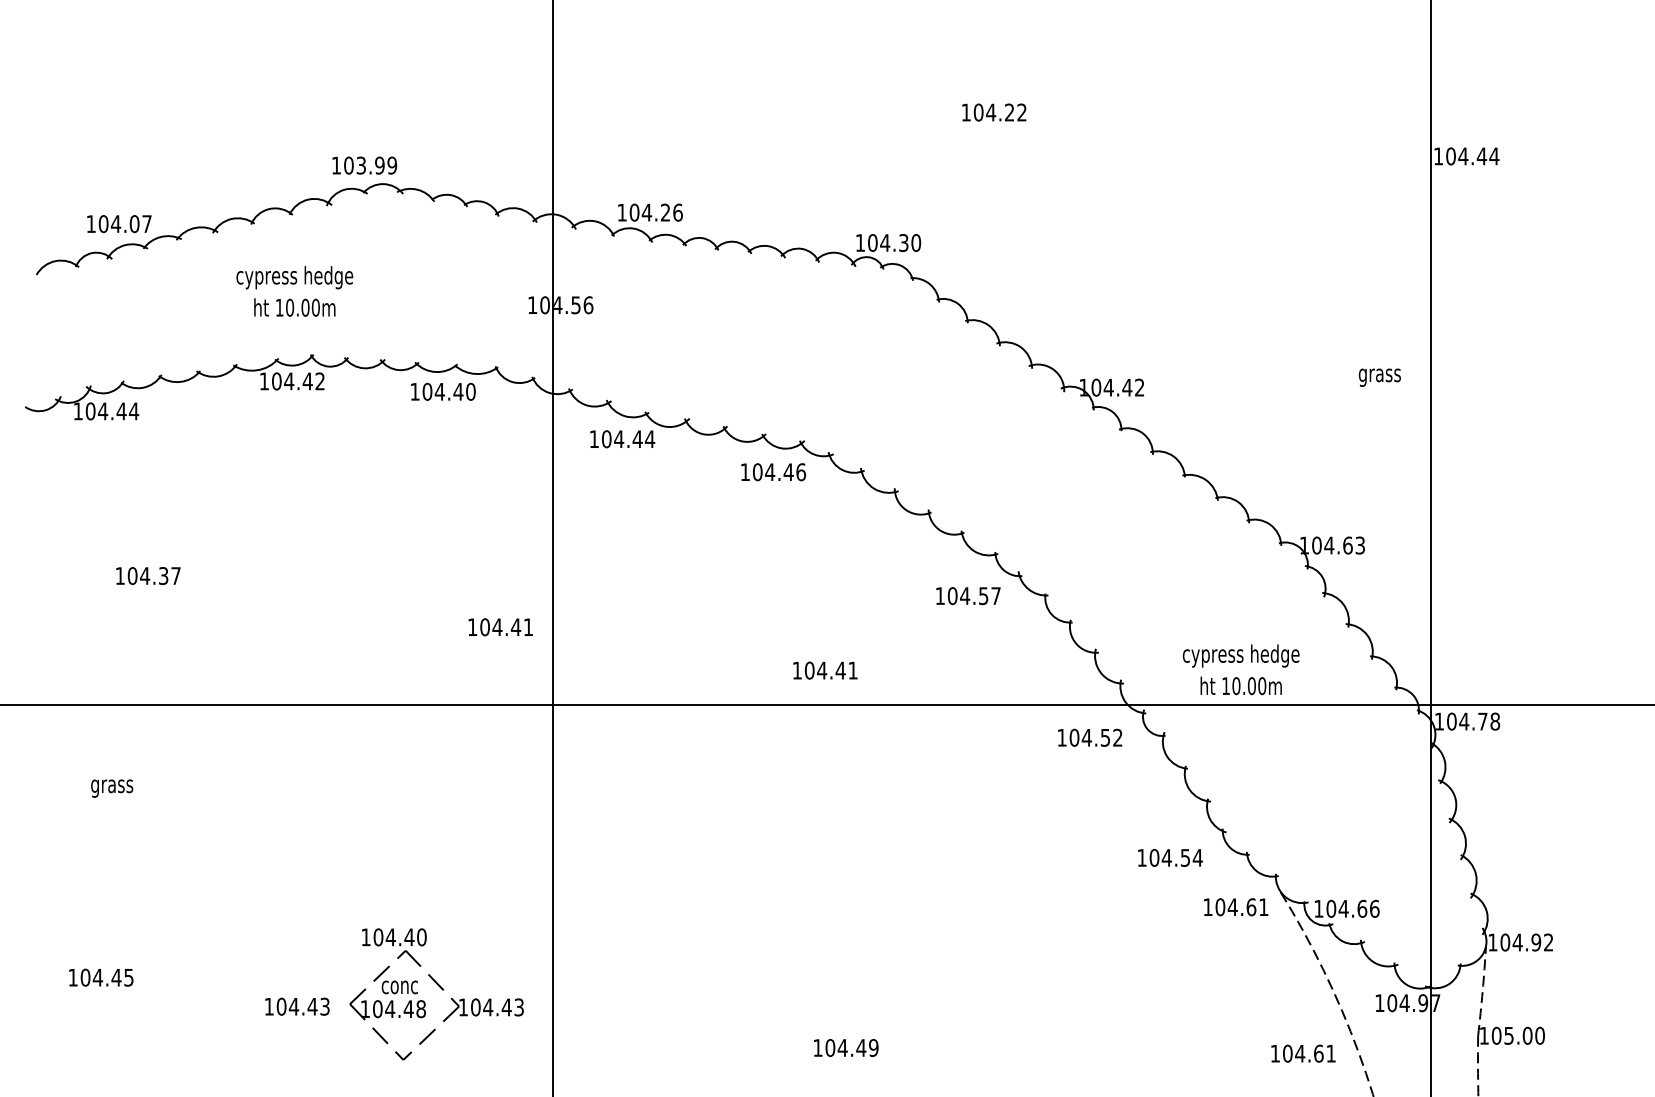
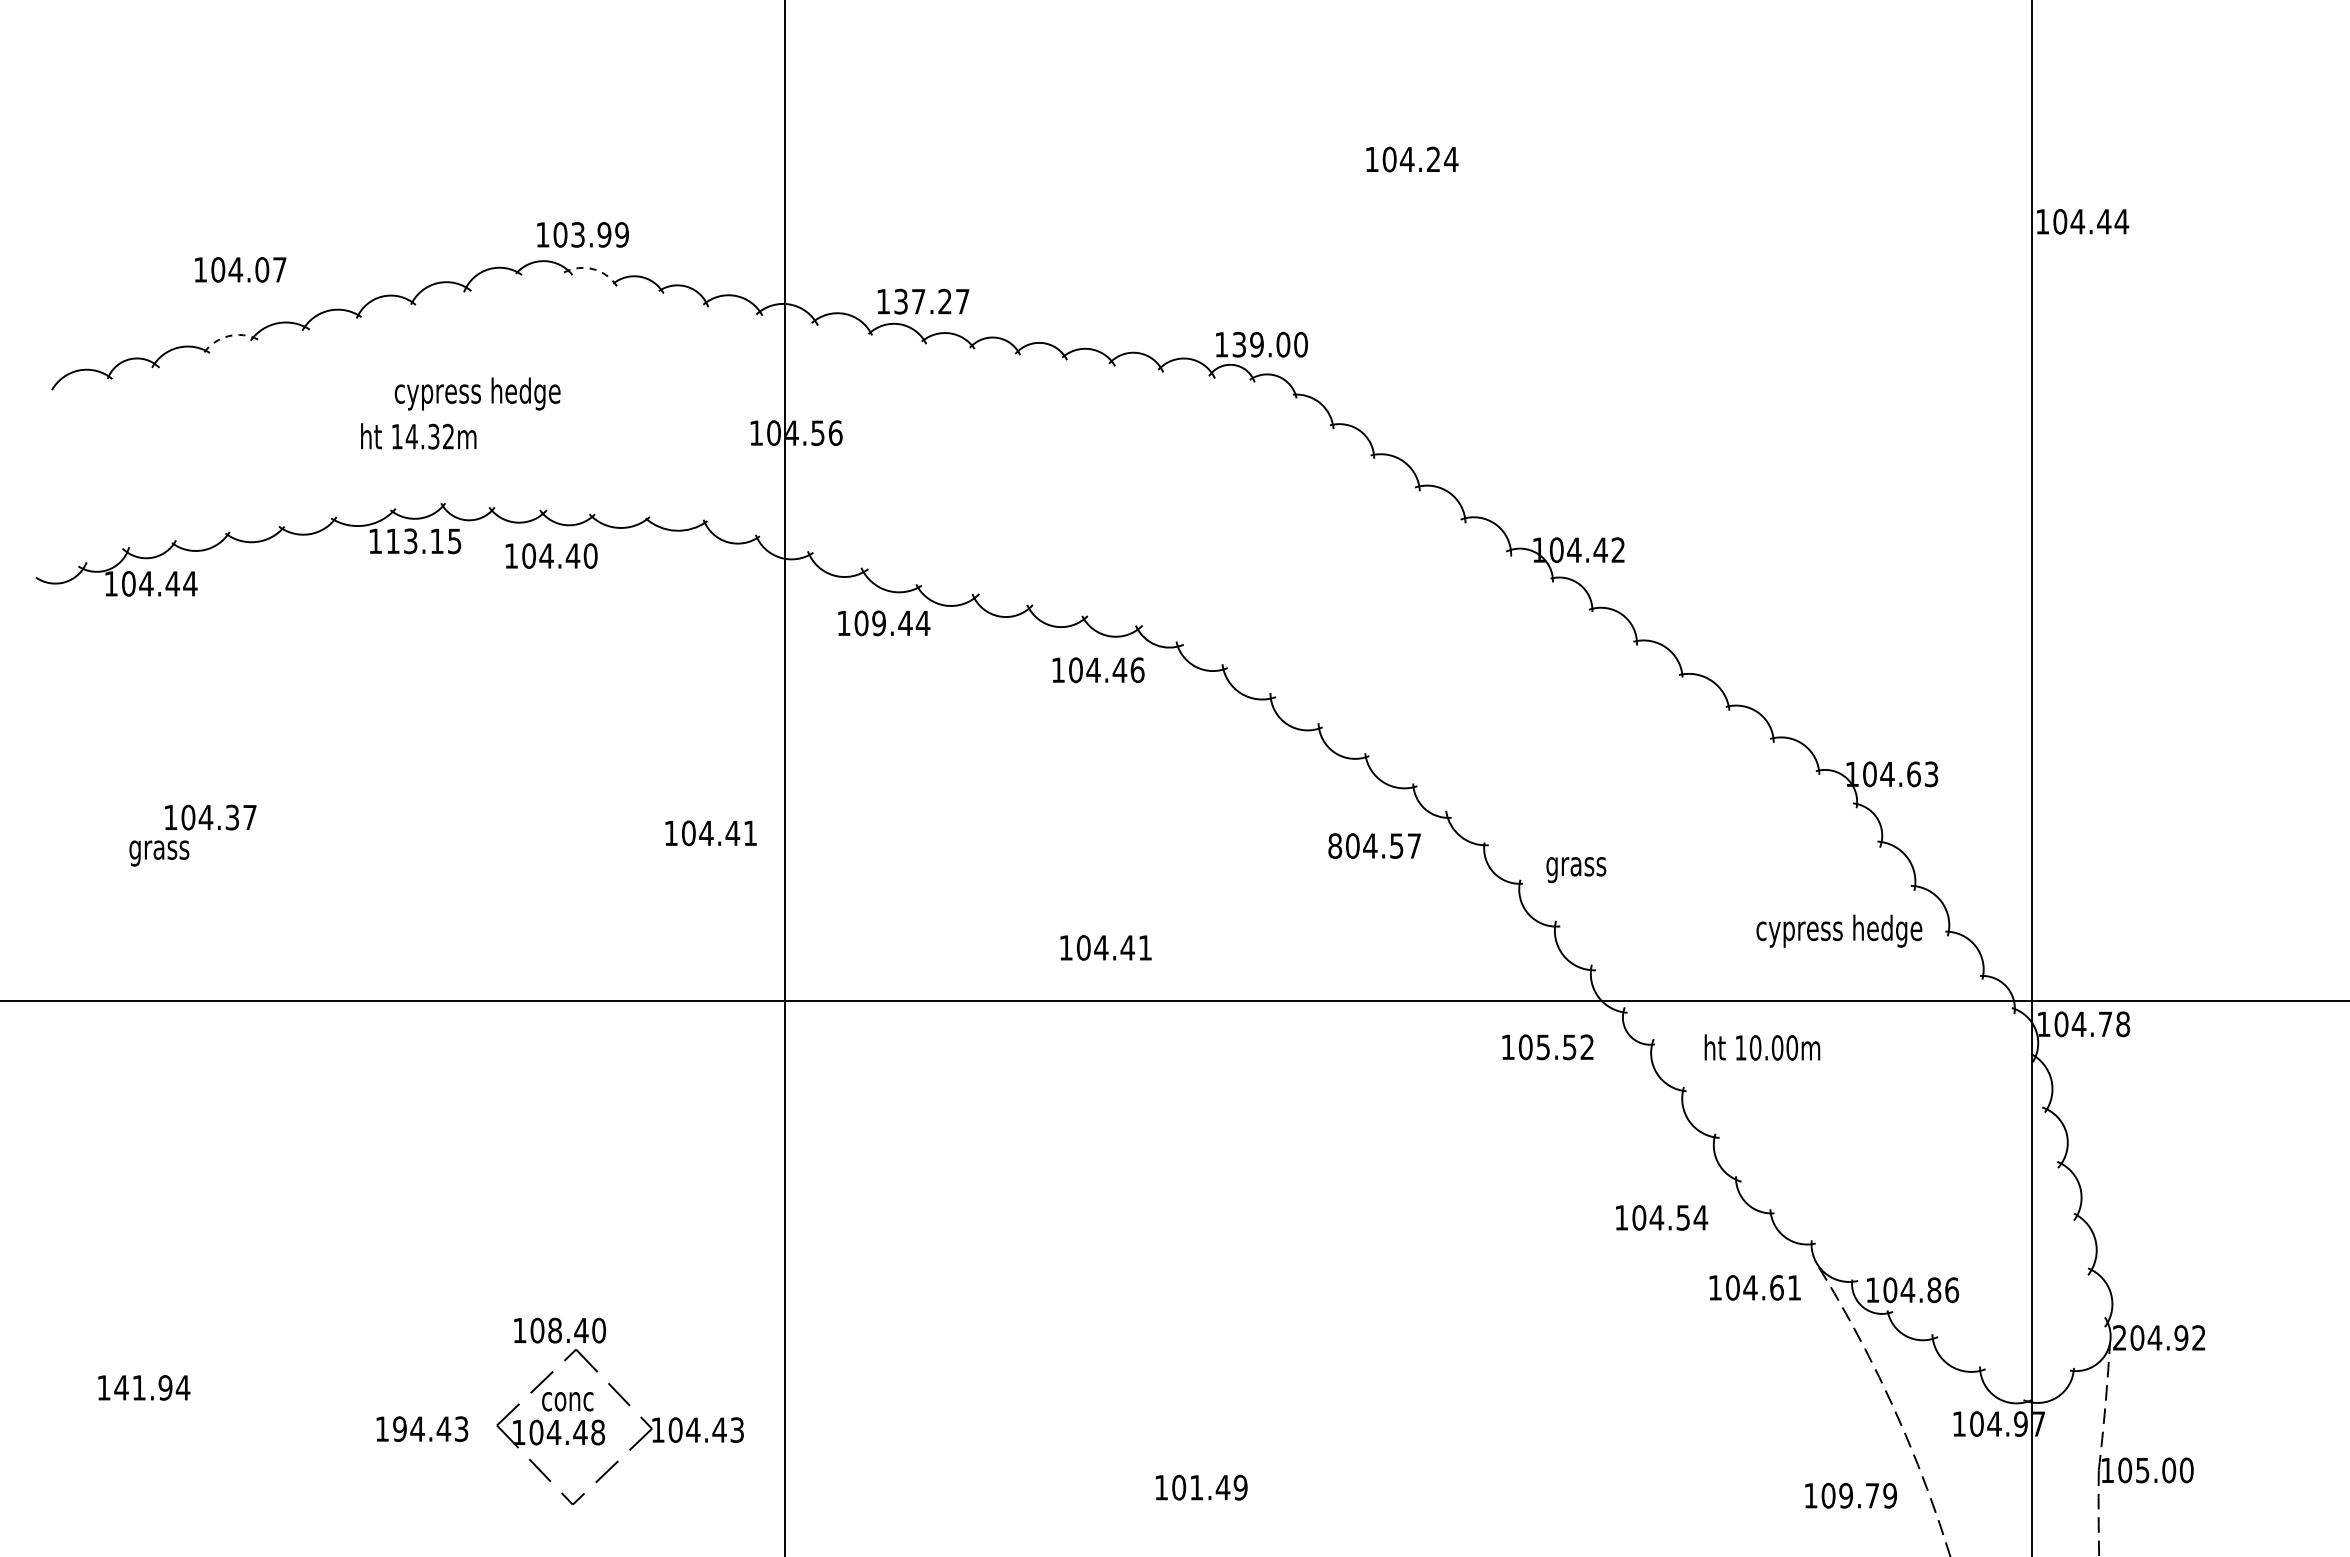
text: (1021, 111) -> (1450, 158), 104.22 -> 104.24
text: (364, 165) -> (582, 234), moved
arc: (417, 190) -> (593, 269), solid -> dashed
text: (656, 212) -> (931, 301), 104.26 -> 137.27
text: (119, 223) -> (240, 269), moved
arc: (160, 237) -> (228, 336), solid -> dashed
text: (888, 242) -> (1261, 344), 104.30 -> 139.00
text: (294, 277) -> (477, 393), moved
text: (302, 307) -> (429, 436), 10.00m -> 14.32m
text: (1380, 378) -> (1576, 870), moved
text: (298, 381) -> (423, 541), 104.42 -> 113.15
text: (443, 391) -> (551, 555), moved
text: (618, 439) -> (878, 623), 104.44 -> 109.44
text: (940, 595) -> (1335, 845), 104.57 -> 804.57
text: (500, 627) -> (710, 833), moved
text: (1241, 655) -> (1839, 930), moved
text: (825, 670) -> (1105, 947), moved
text: (1241, 685) -> (1762, 1047), moved
text: (1087, 737) -> (1543, 1047), 104.52 -> 105.52
text: (112, 788) -> (159, 853), moved
text: (1362, 908) -> (1934, 1289), 104.66 -> 104.86
text: (390, 937) -> (554, 1330), 104.40 -> 108.40
text: (1492, 942) -> (2119, 1337), 104.92 -> 204.92
text: (107, 977) -> (152, 1387), 104.45 -> 141.94
text: (281, 1006) -> (399, 1428), 104.43 -> 194.43
text: (842, 1047) -> (1196, 1487), 104.49 -> 101.49
text: (1315, 1053) -> (1867, 1495), 104.61 -> 109.79

